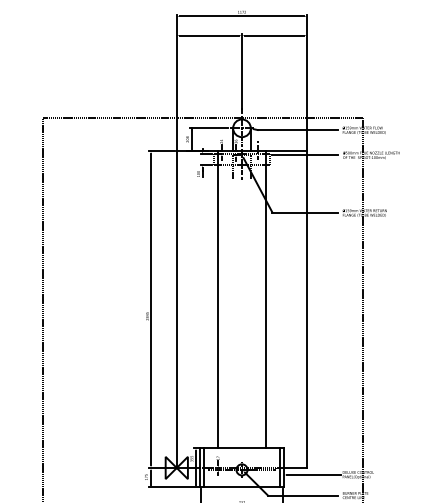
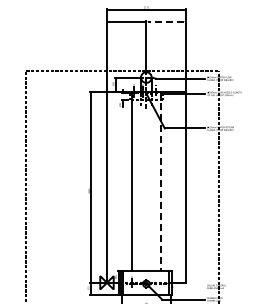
line: (273, 35) -> (165, 21), solid -> dashed
line: (267, 300) -> (161, 181), solid -> dashed
line: (313, 475) -> (189, 287), removed

